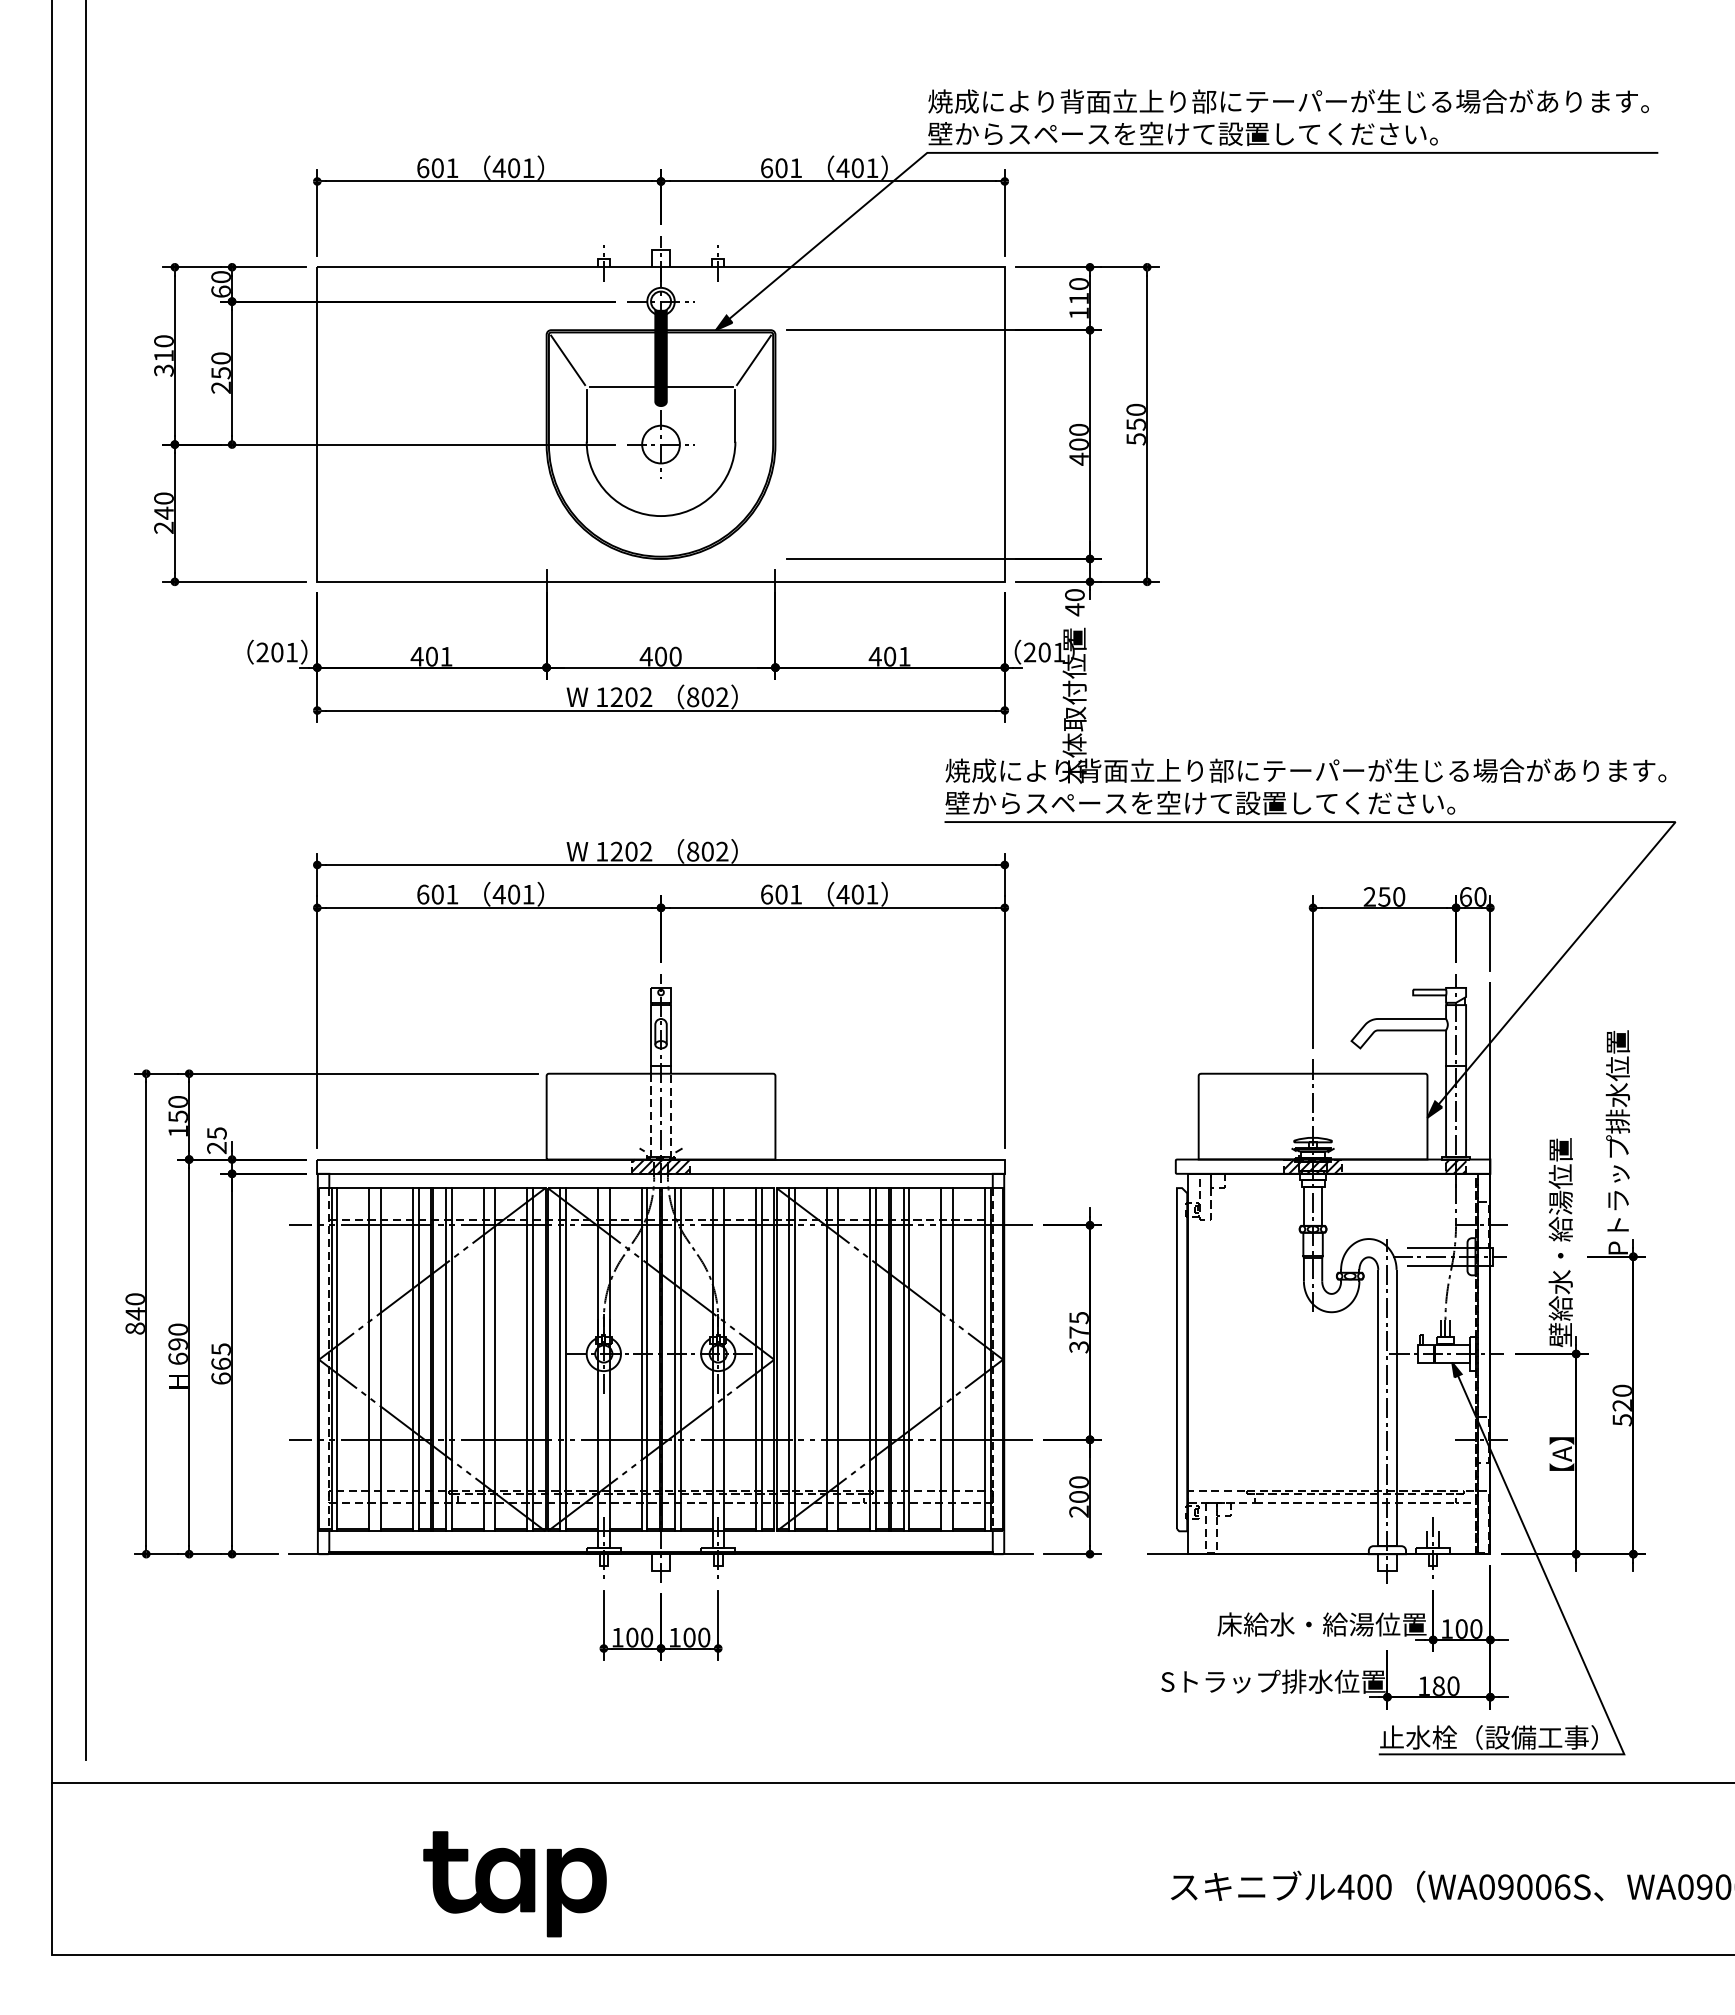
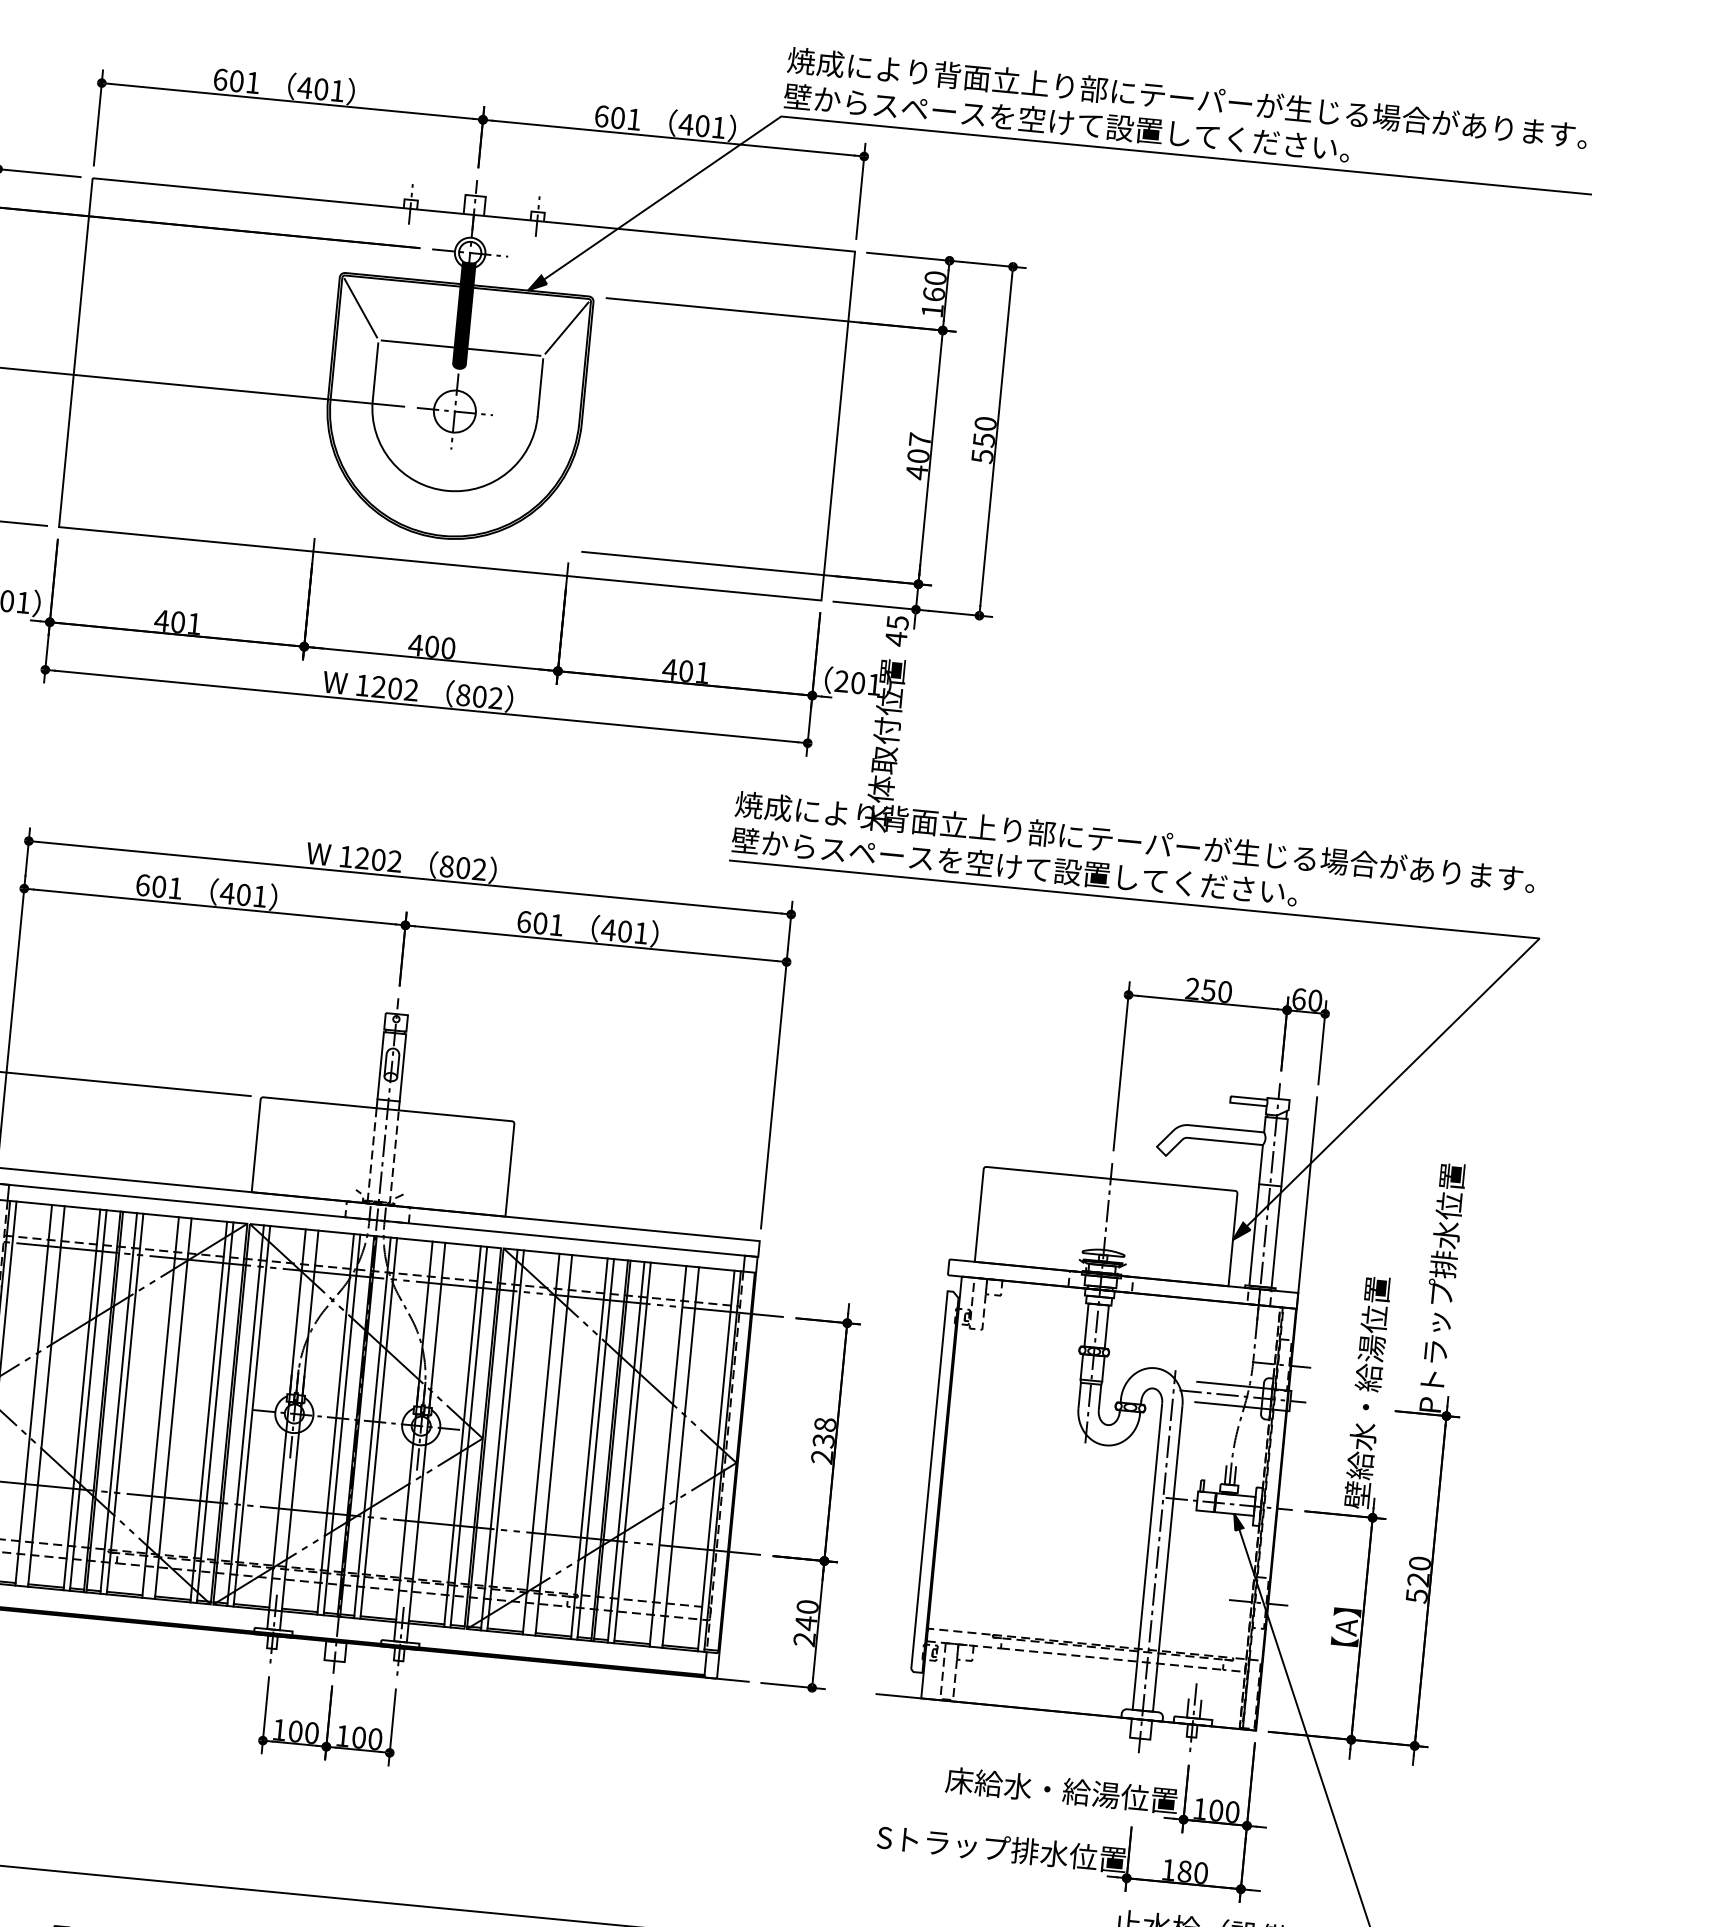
text: (1078, 298) -> (933, 294), 110 -> 160
text: (1078, 429) -> (919, 439), 400 -> 407
text: (1074, 595) -> (897, 623), 40 -> 45
hatch: (660, 1166) -> (377, 1212), removed
hatch: (1312, 1166) -> (1100, 1281), removed
hatch: (1455, 1166) -> (1258, 1296), removed
text: (1078, 1332) -> (823, 1440), 375 -> 238
text: (1078, 1496) -> (805, 1622), 200 -> 240

